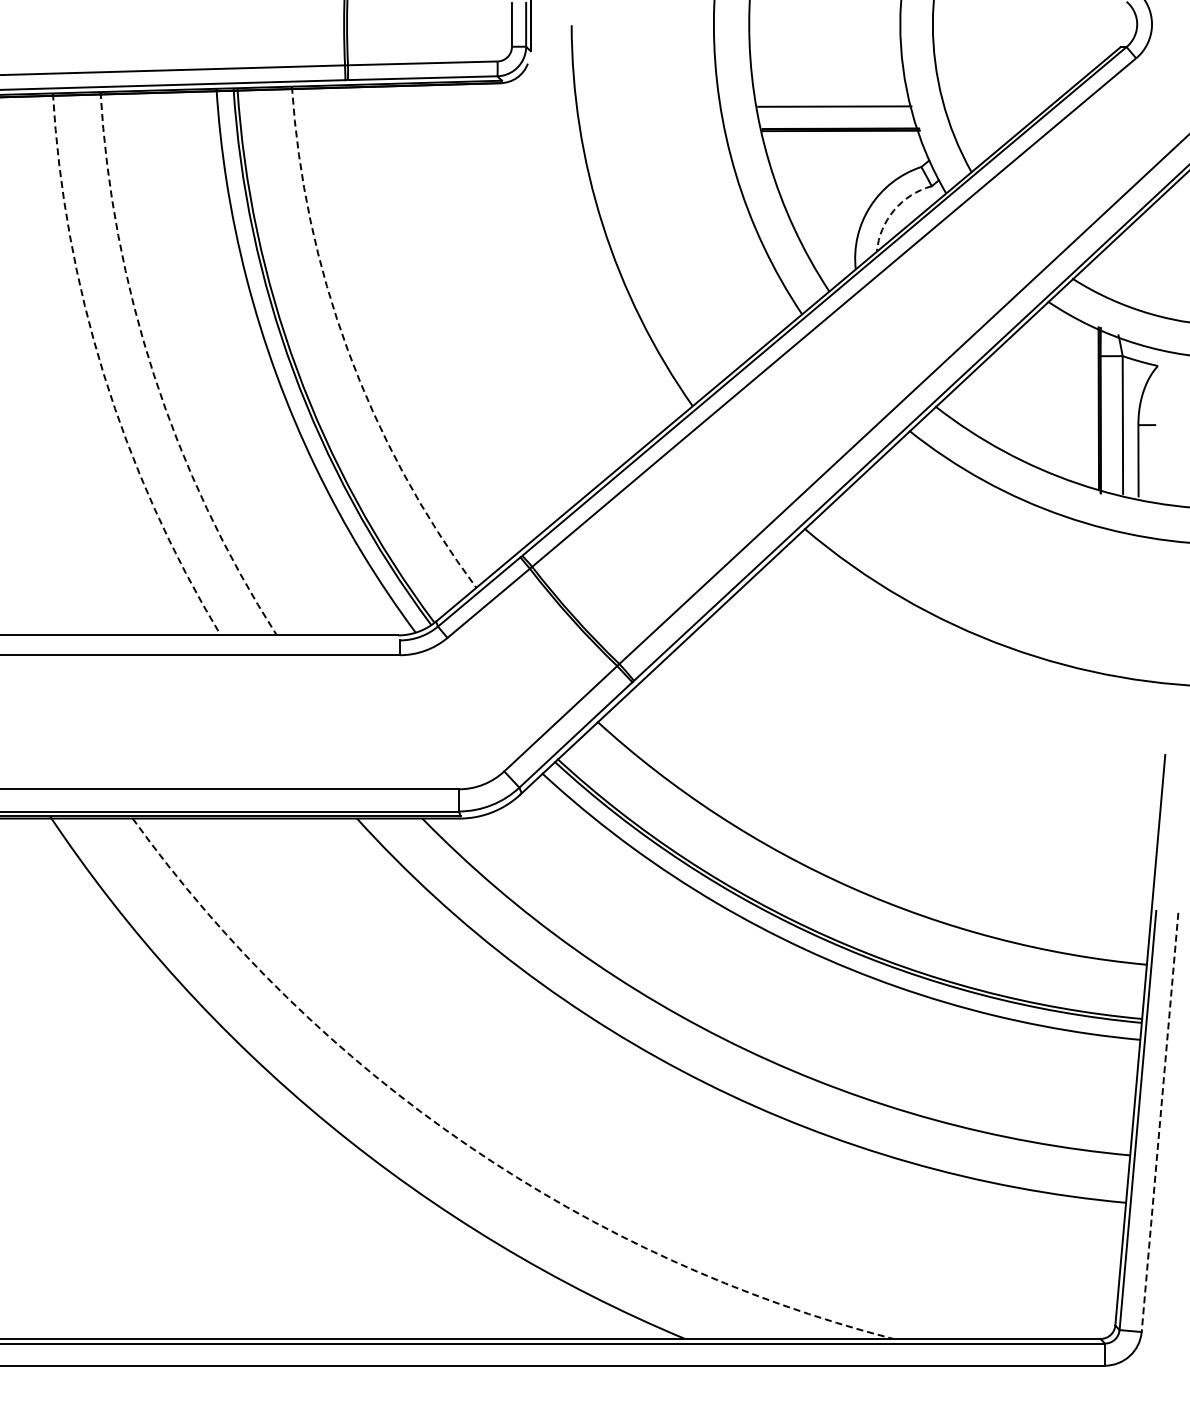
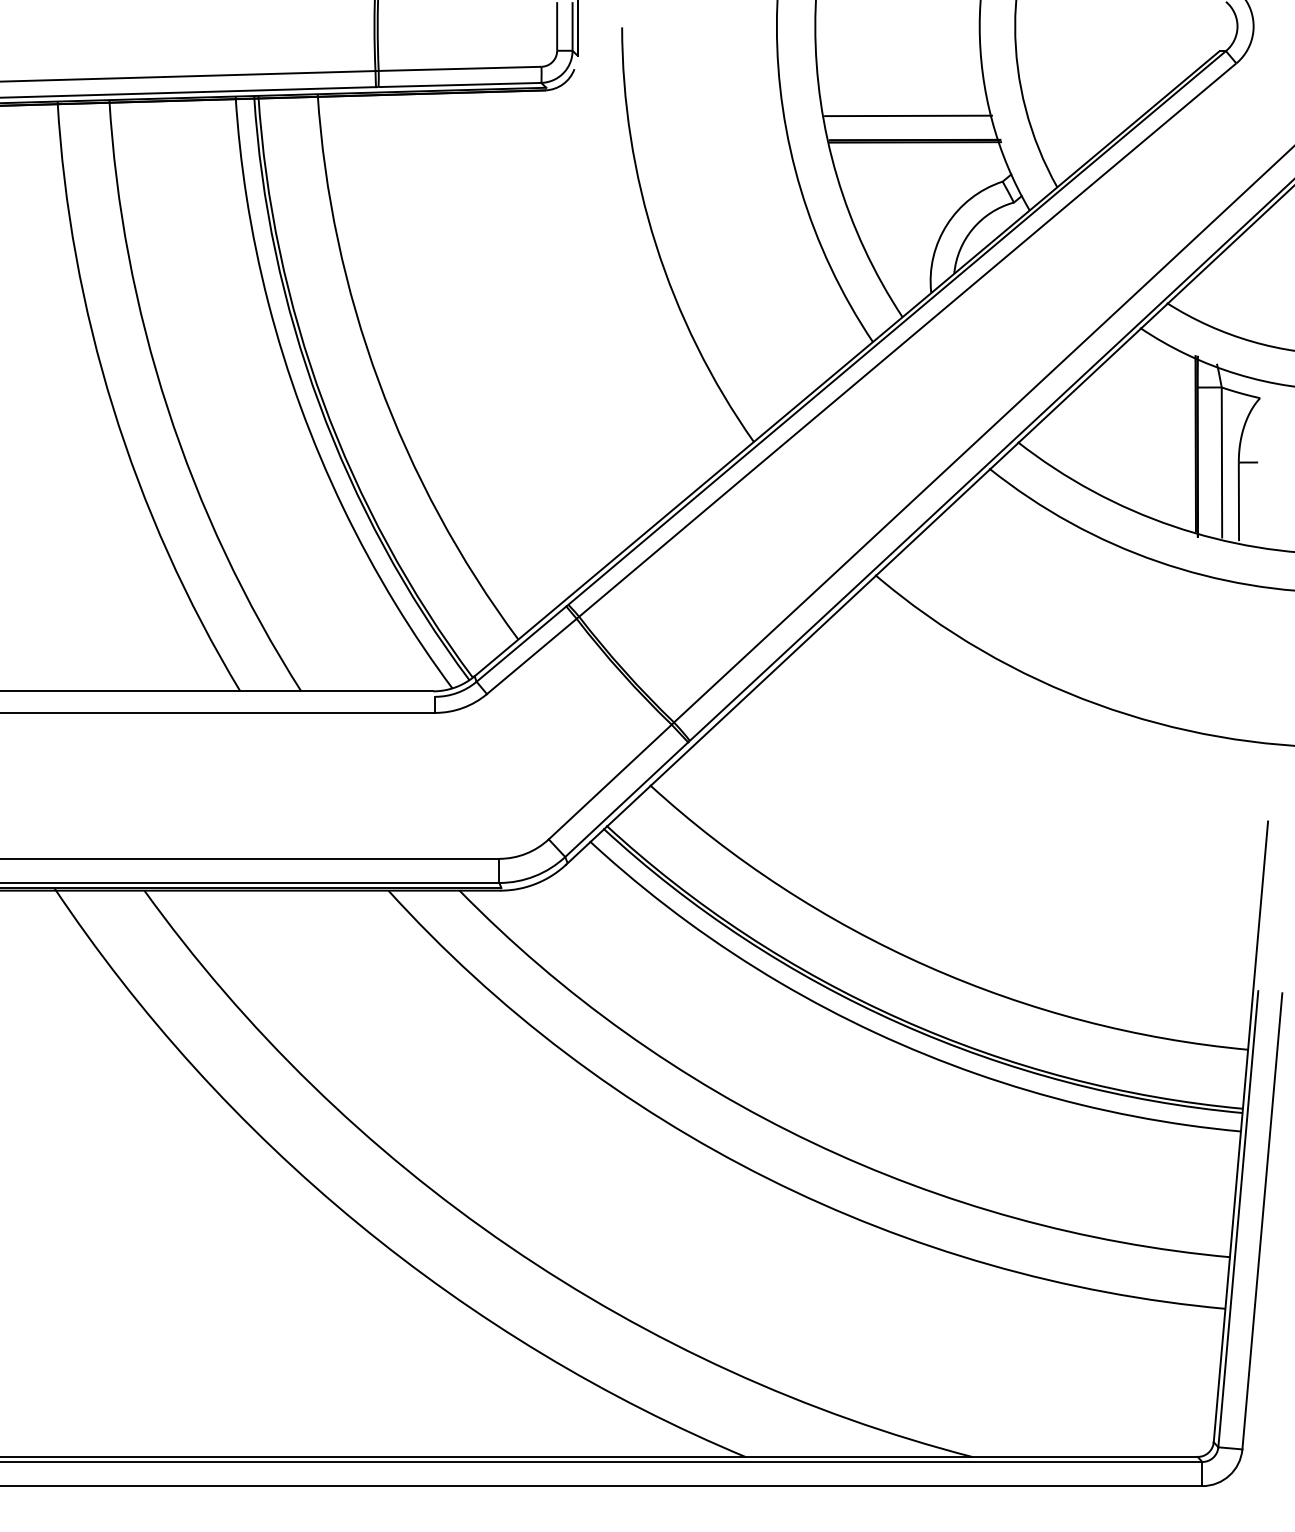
arc: (894, 210) -> (973, 228), dashed -> solid
arc: (348, 350) -> (379, 381), dashed -> solid
arc: (103, 374) -> (112, 407), dashed -> solid
arc: (153, 374) -> (167, 407), dashed -> solid
line: (1159, 1122) -> (1261, 1221), dashed -> solid
arc: (467, 1145) -> (508, 1246), dashed -> solid

